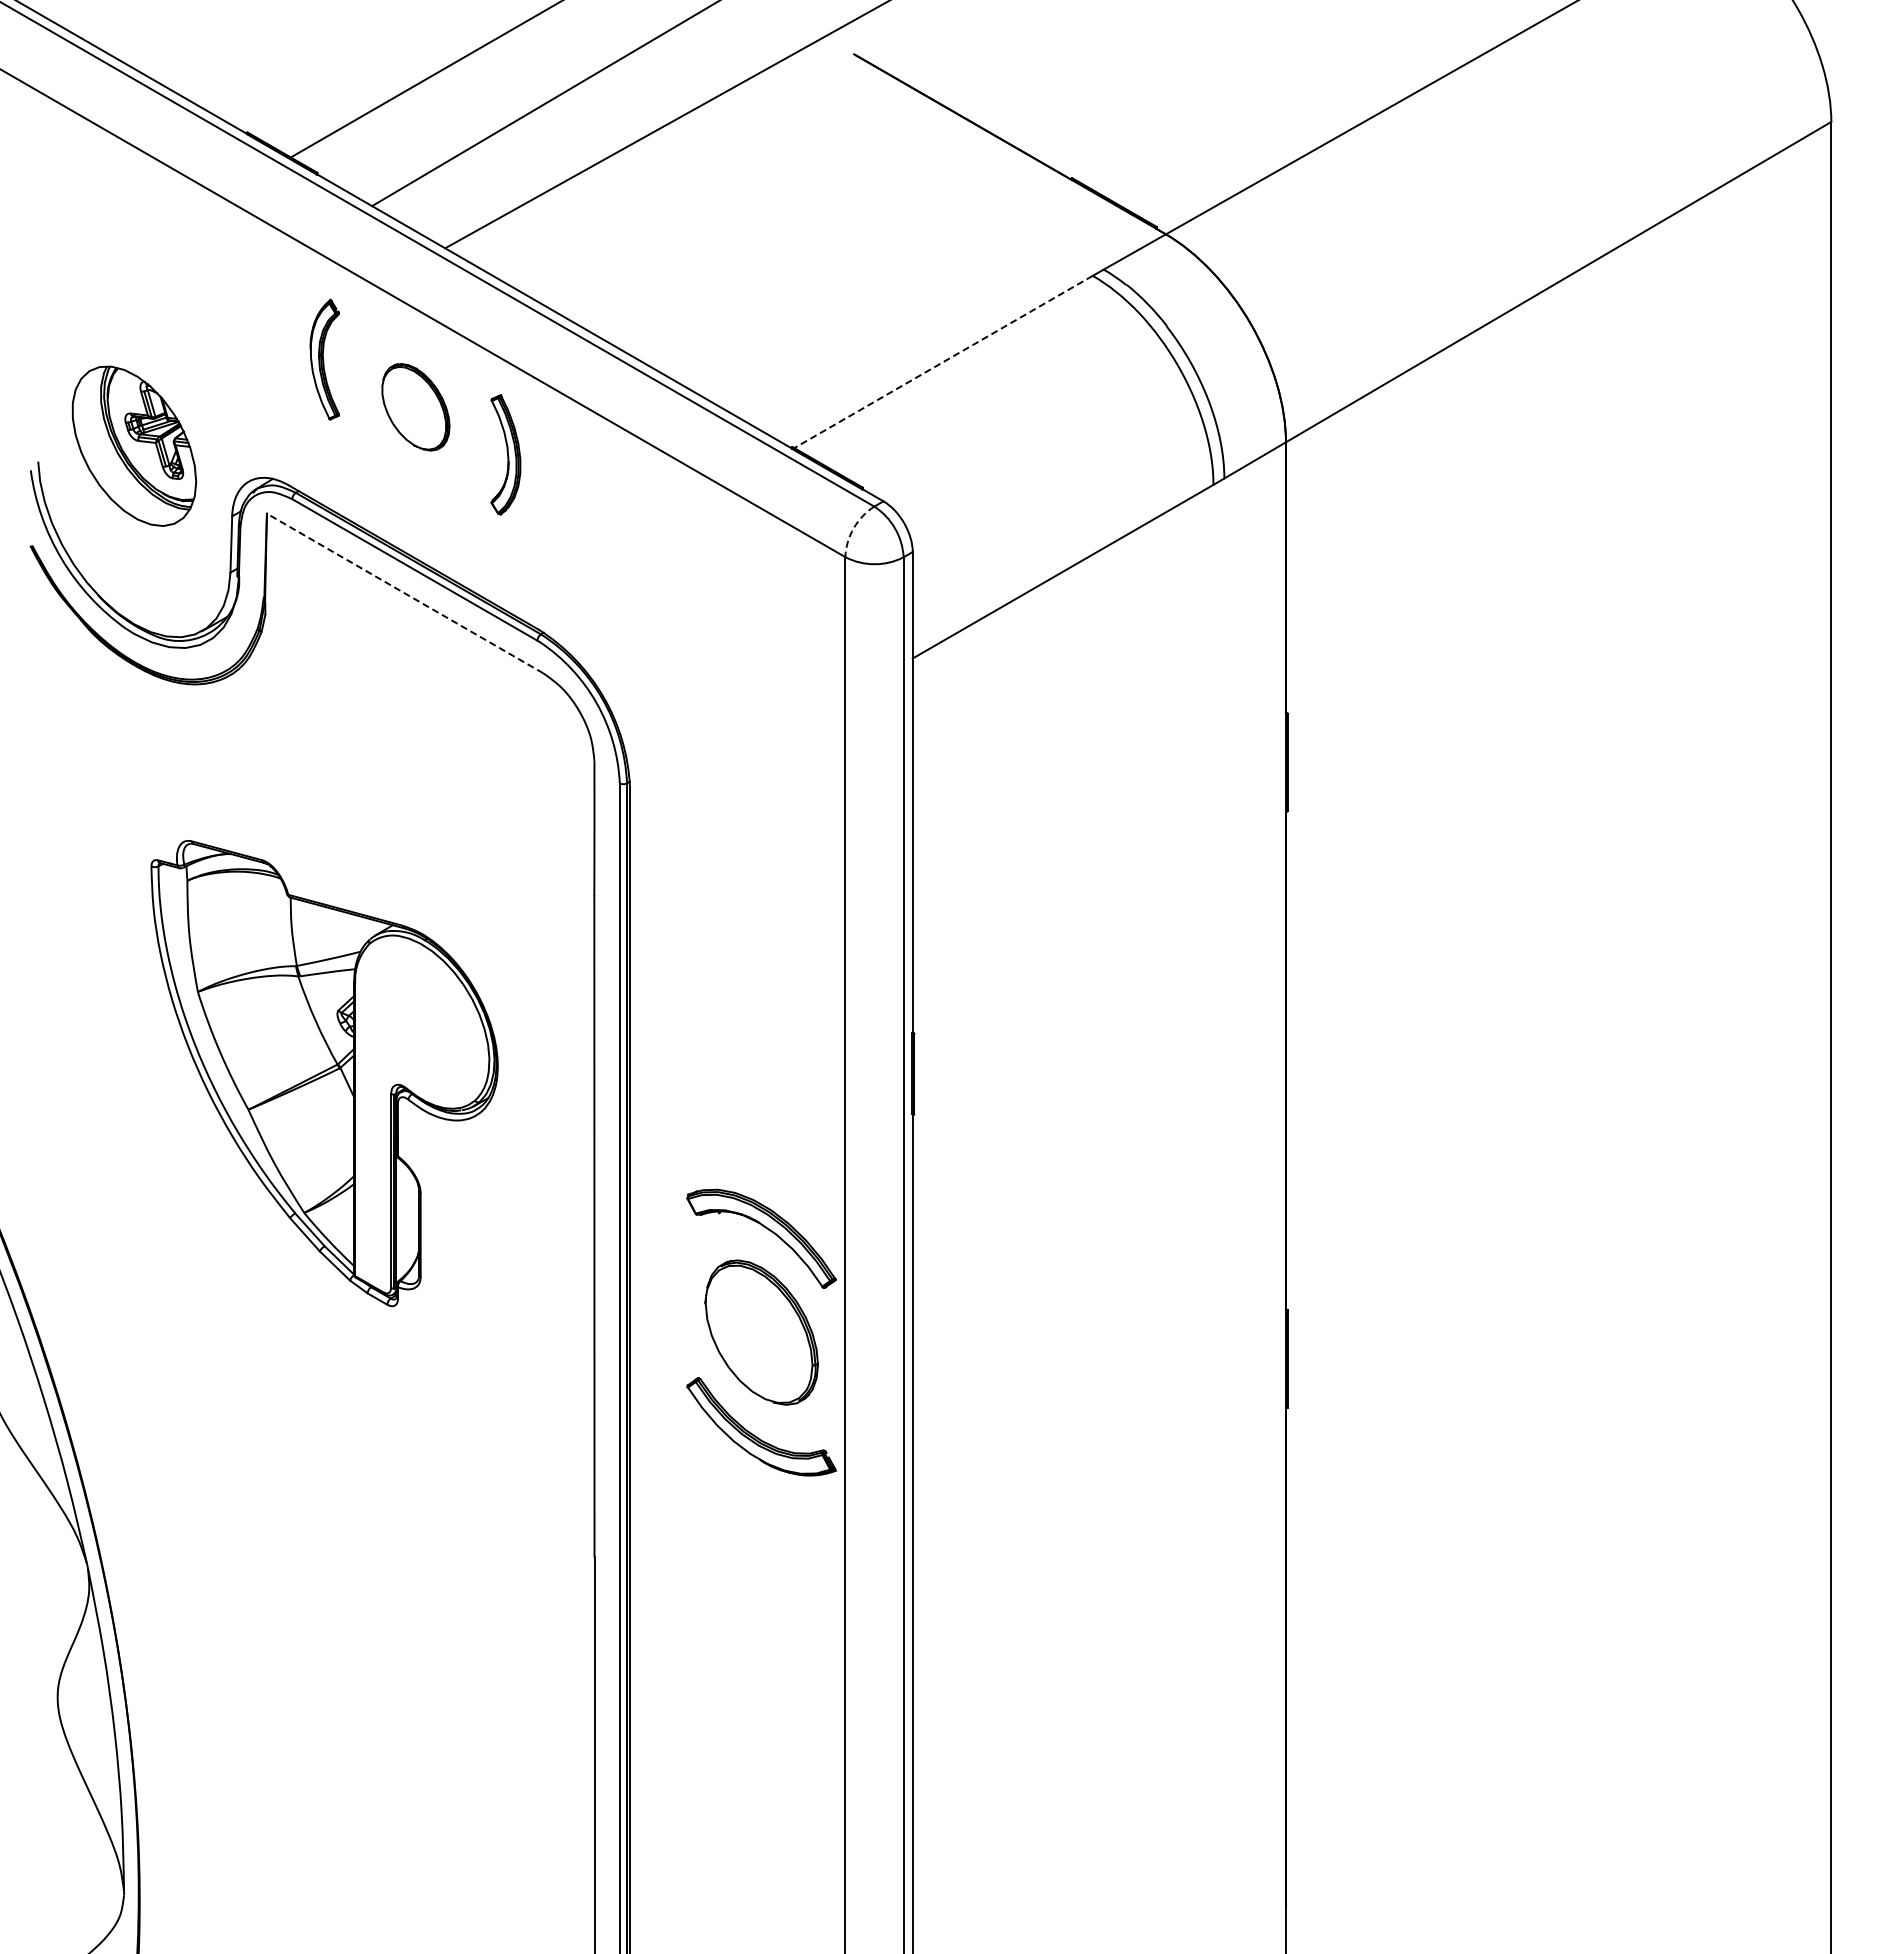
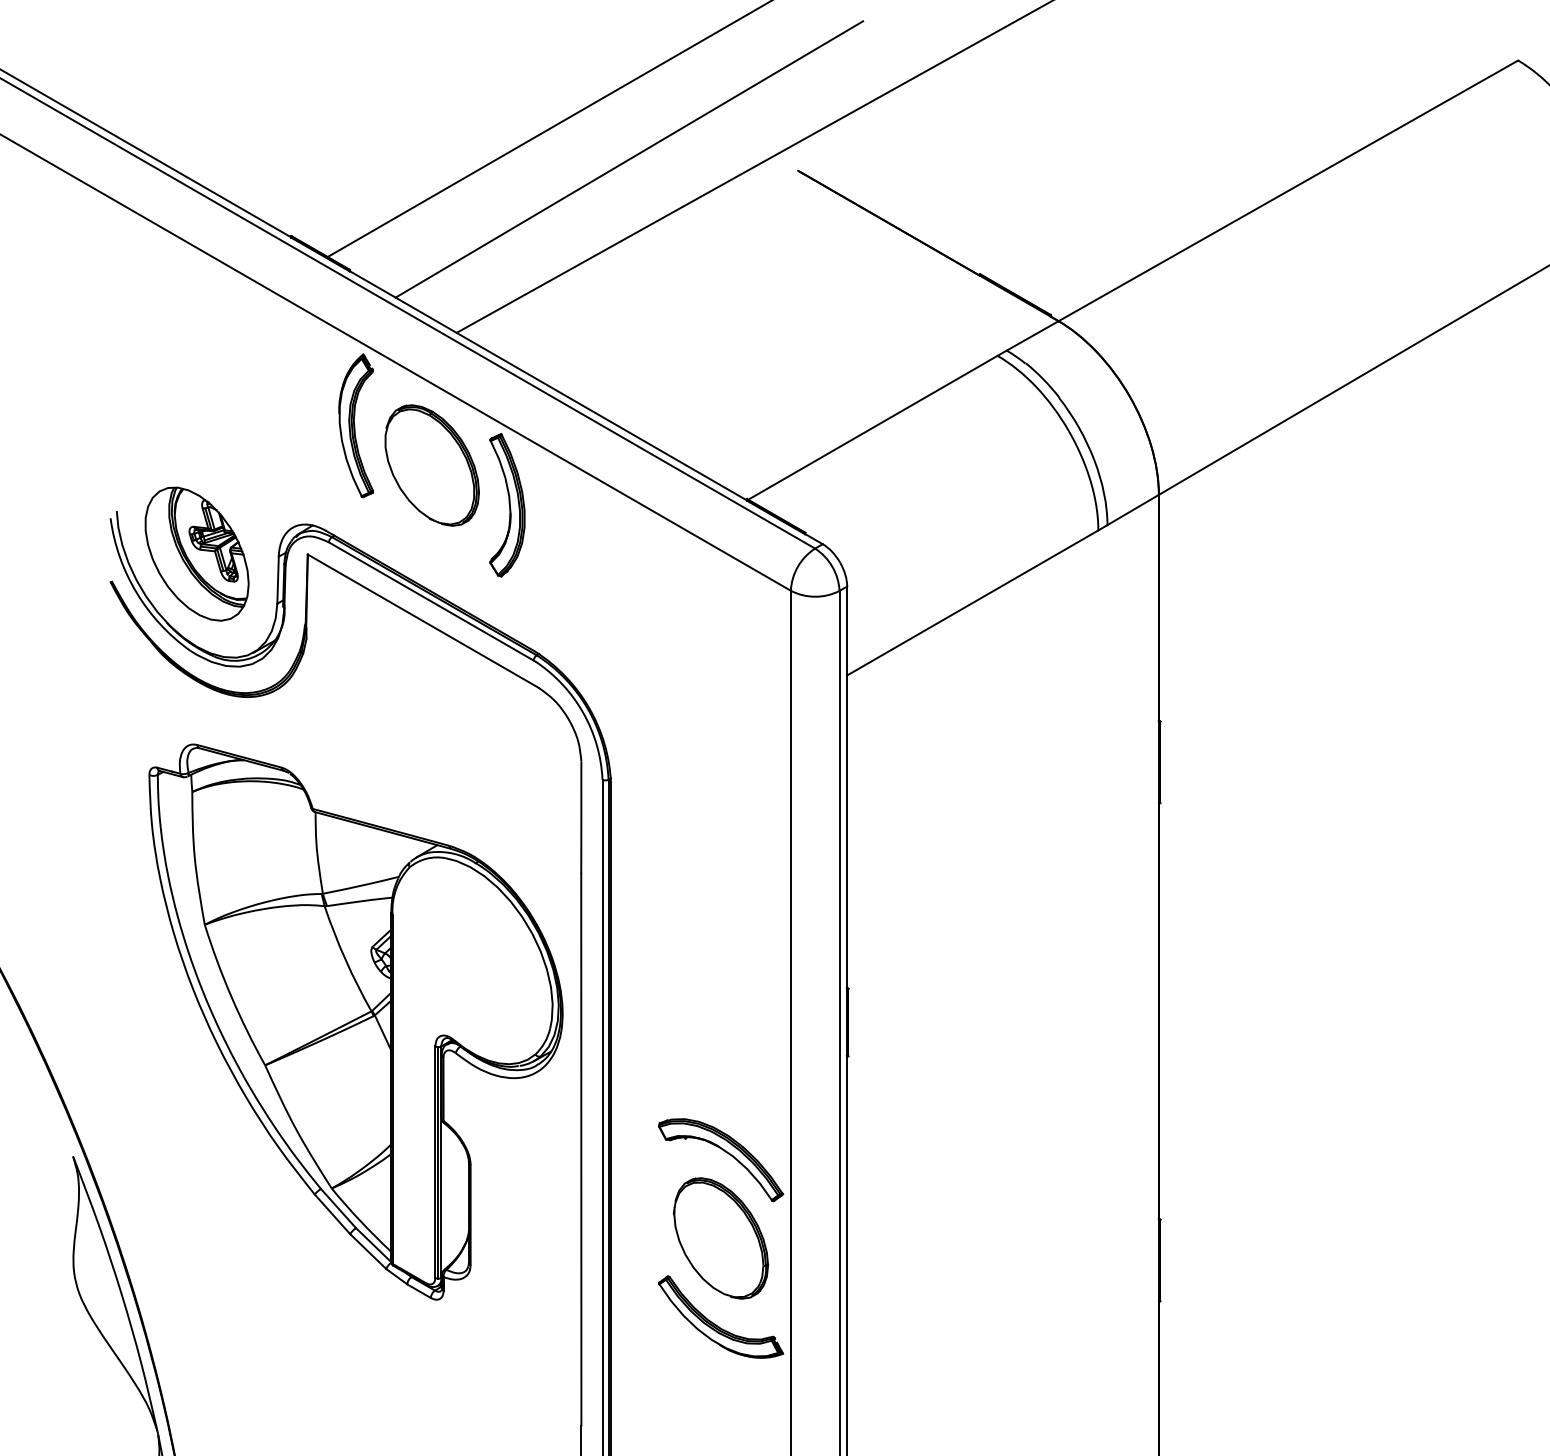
part: (324, 359) -> (355, 425), size x1.43
line: (943, 362) -> (872, 428), dashed -> solid
part: (415, 407) -> (431, 465), size x1.67
part: (134, 445) -> (197, 553), moved
part: (505, 454) -> (507, 505), size x1.43
arc: (853, 528) -> (797, 566), dashed -> solid
line: (405, 593) -> (423, 621), dashed -> solid
part: (324, 1073) -> (355, 1022), size x1.43

